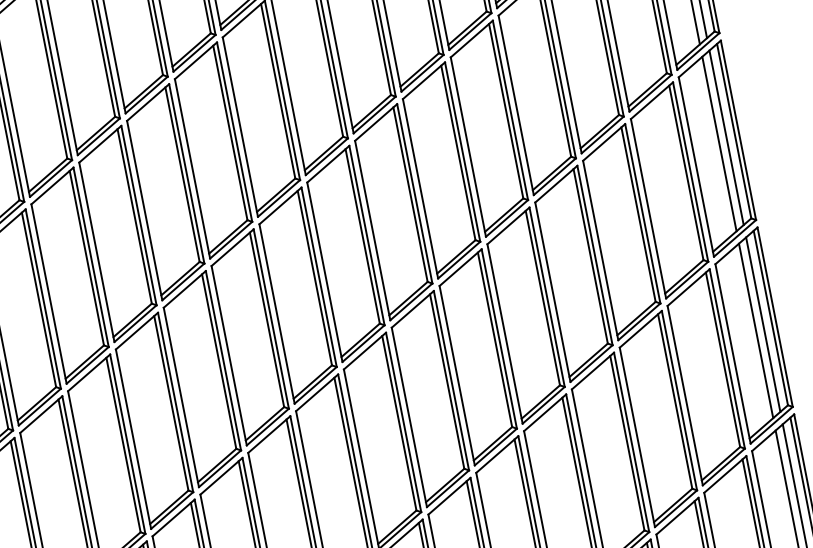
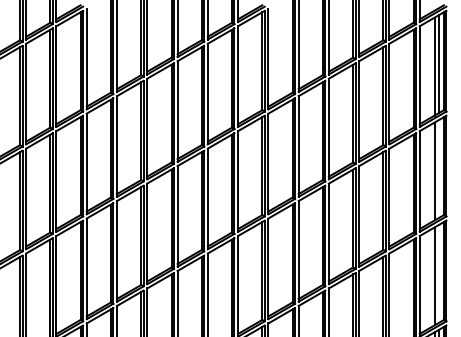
line: (727, 137) -> (439, 168), removed
line: (763, 324) -> (439, 273), removed

